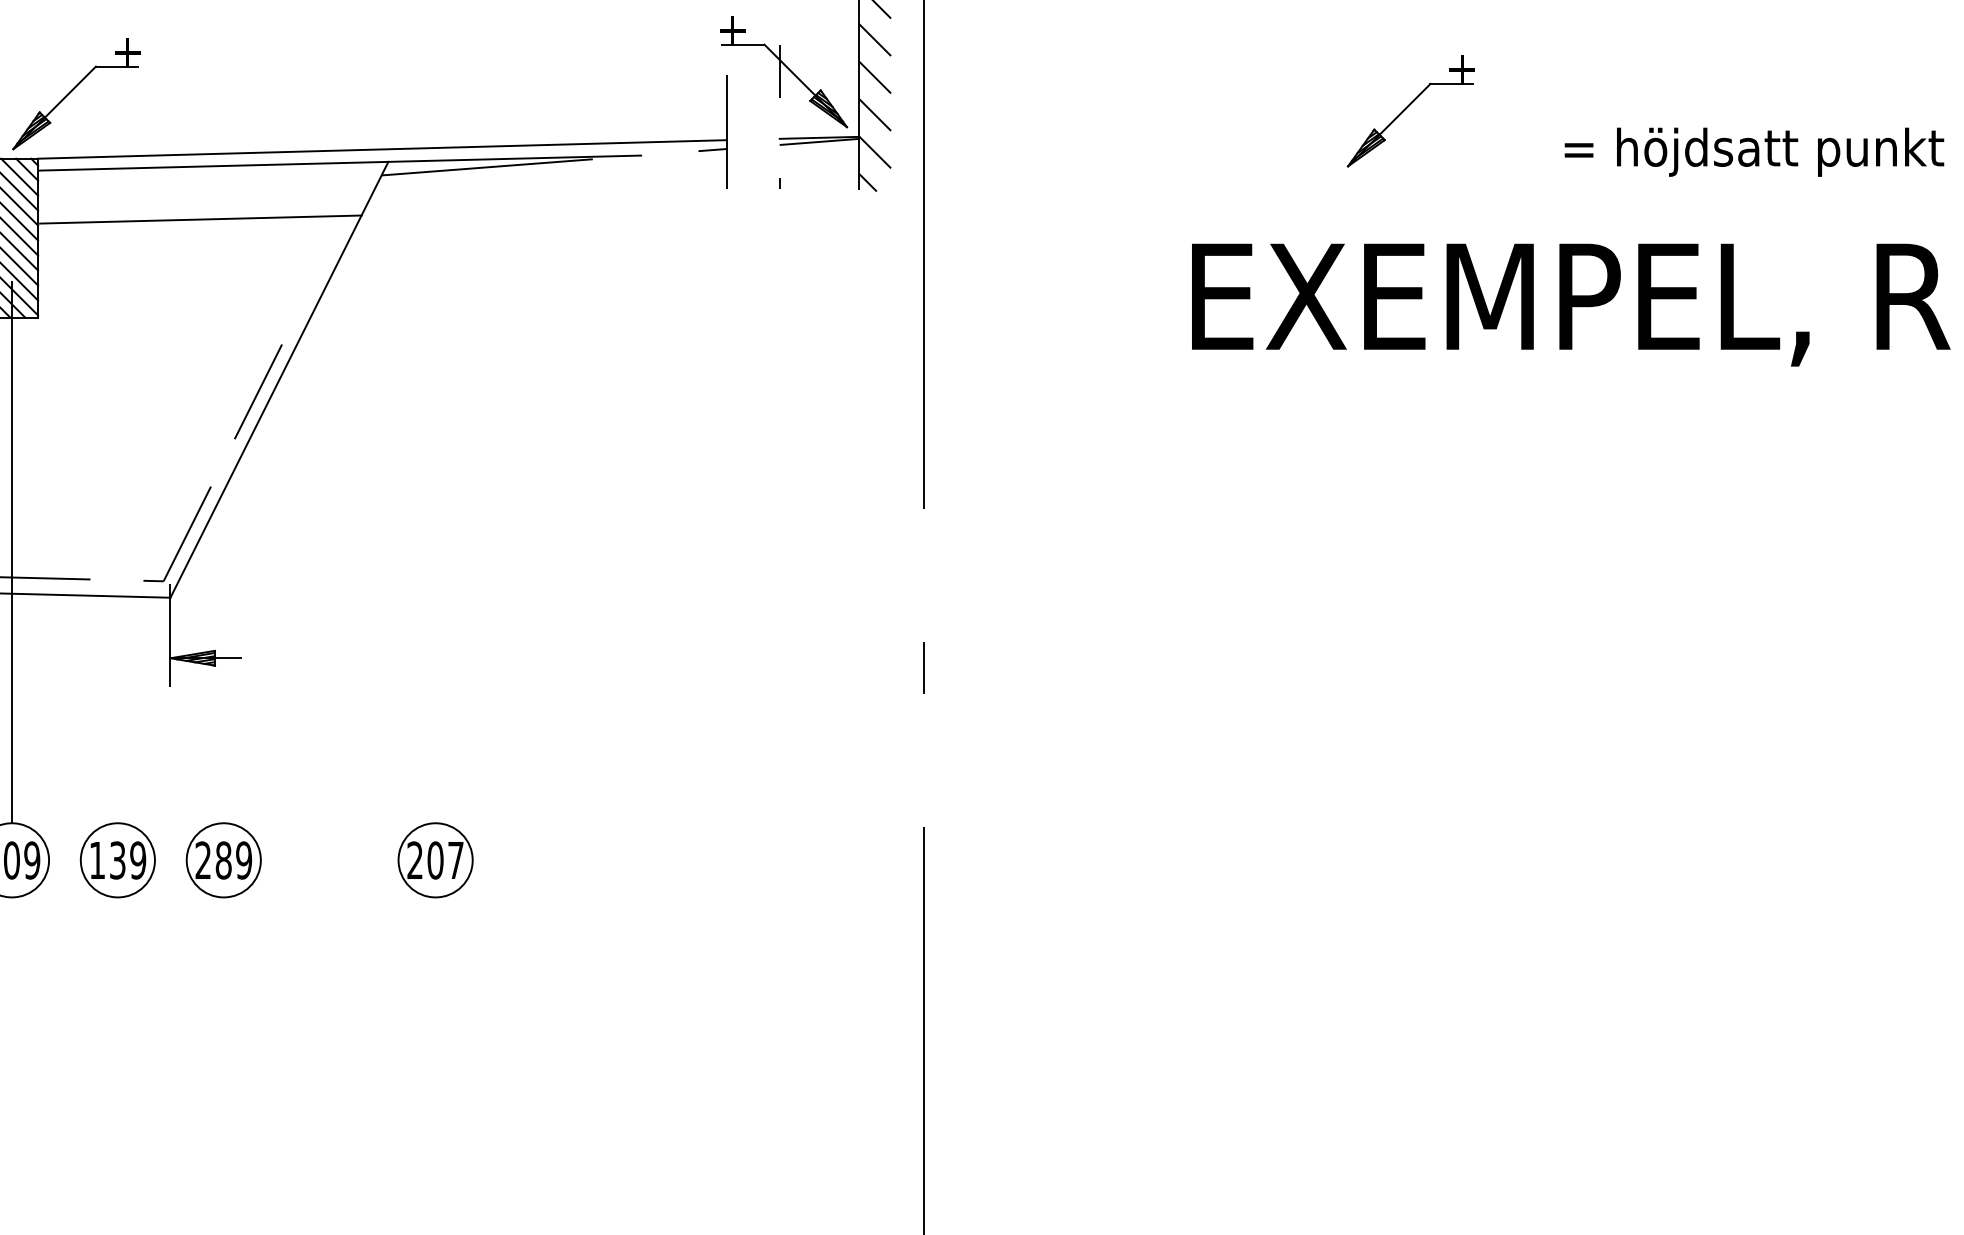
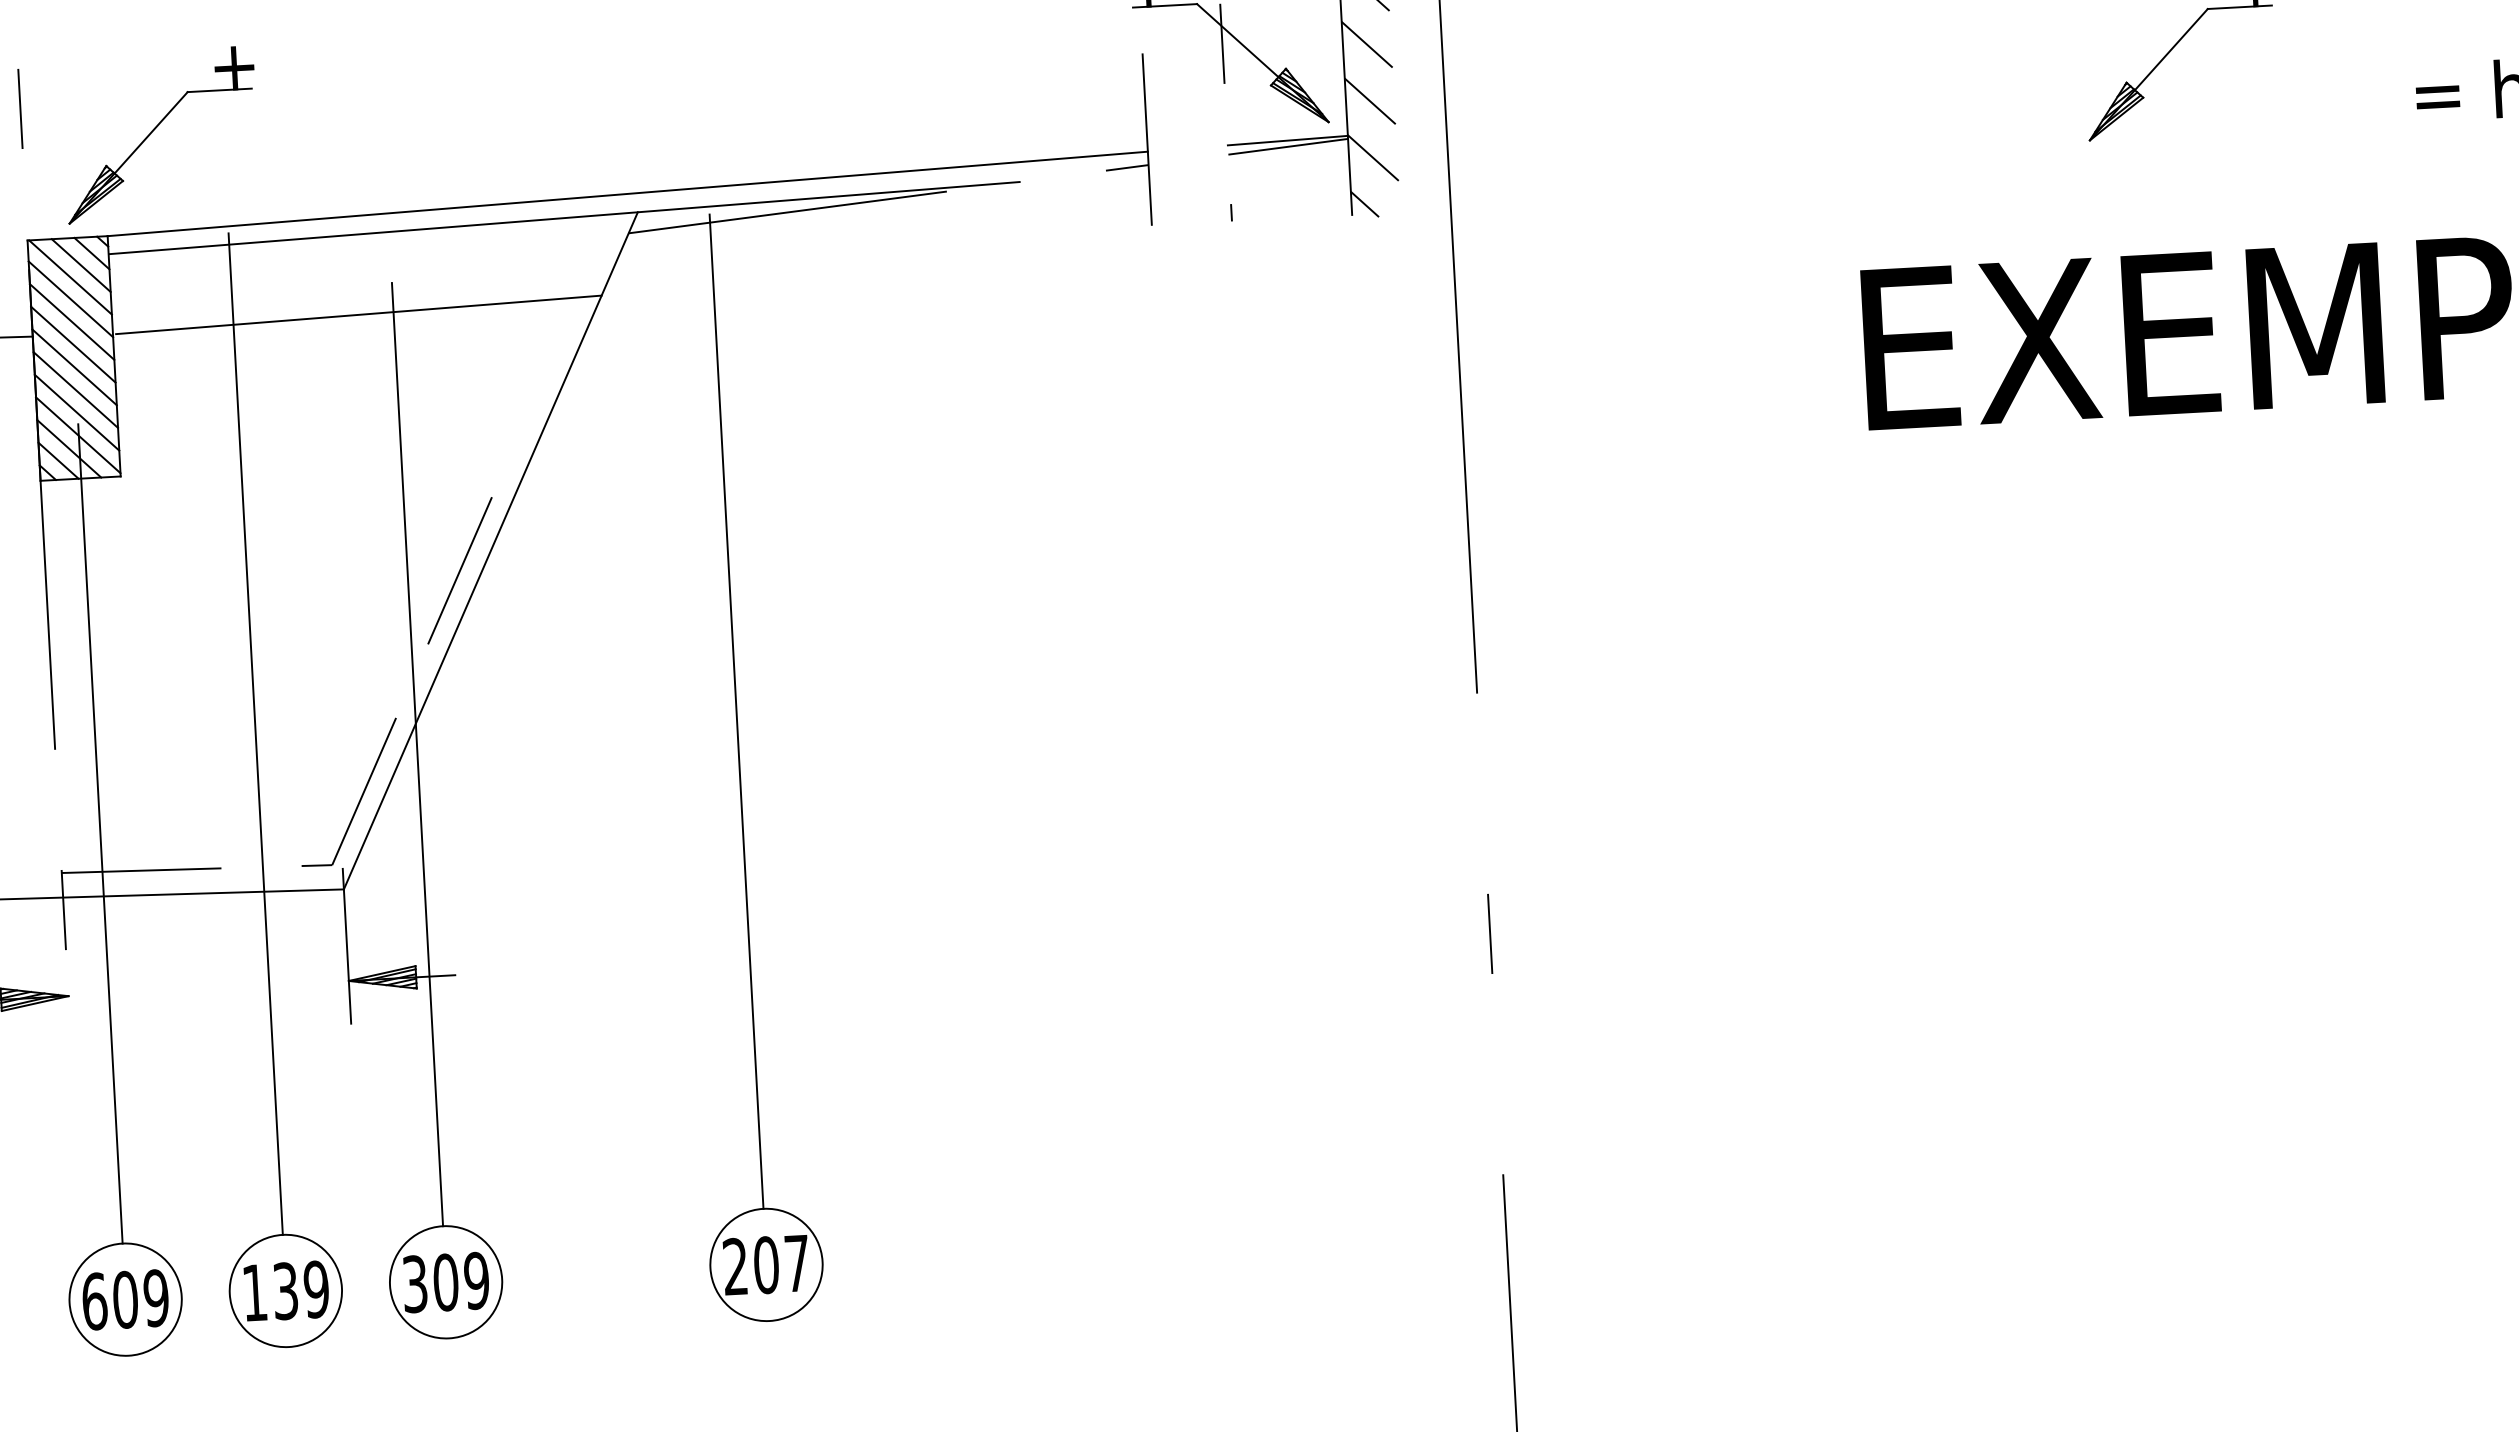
line: (117, 492) -> (255, 734), added
line: (435, 494) -> (736, 711), added
line: (223, 511) -> (417, 754), added
text: (213, 860) -> (430, 1283), 289 -> 309

